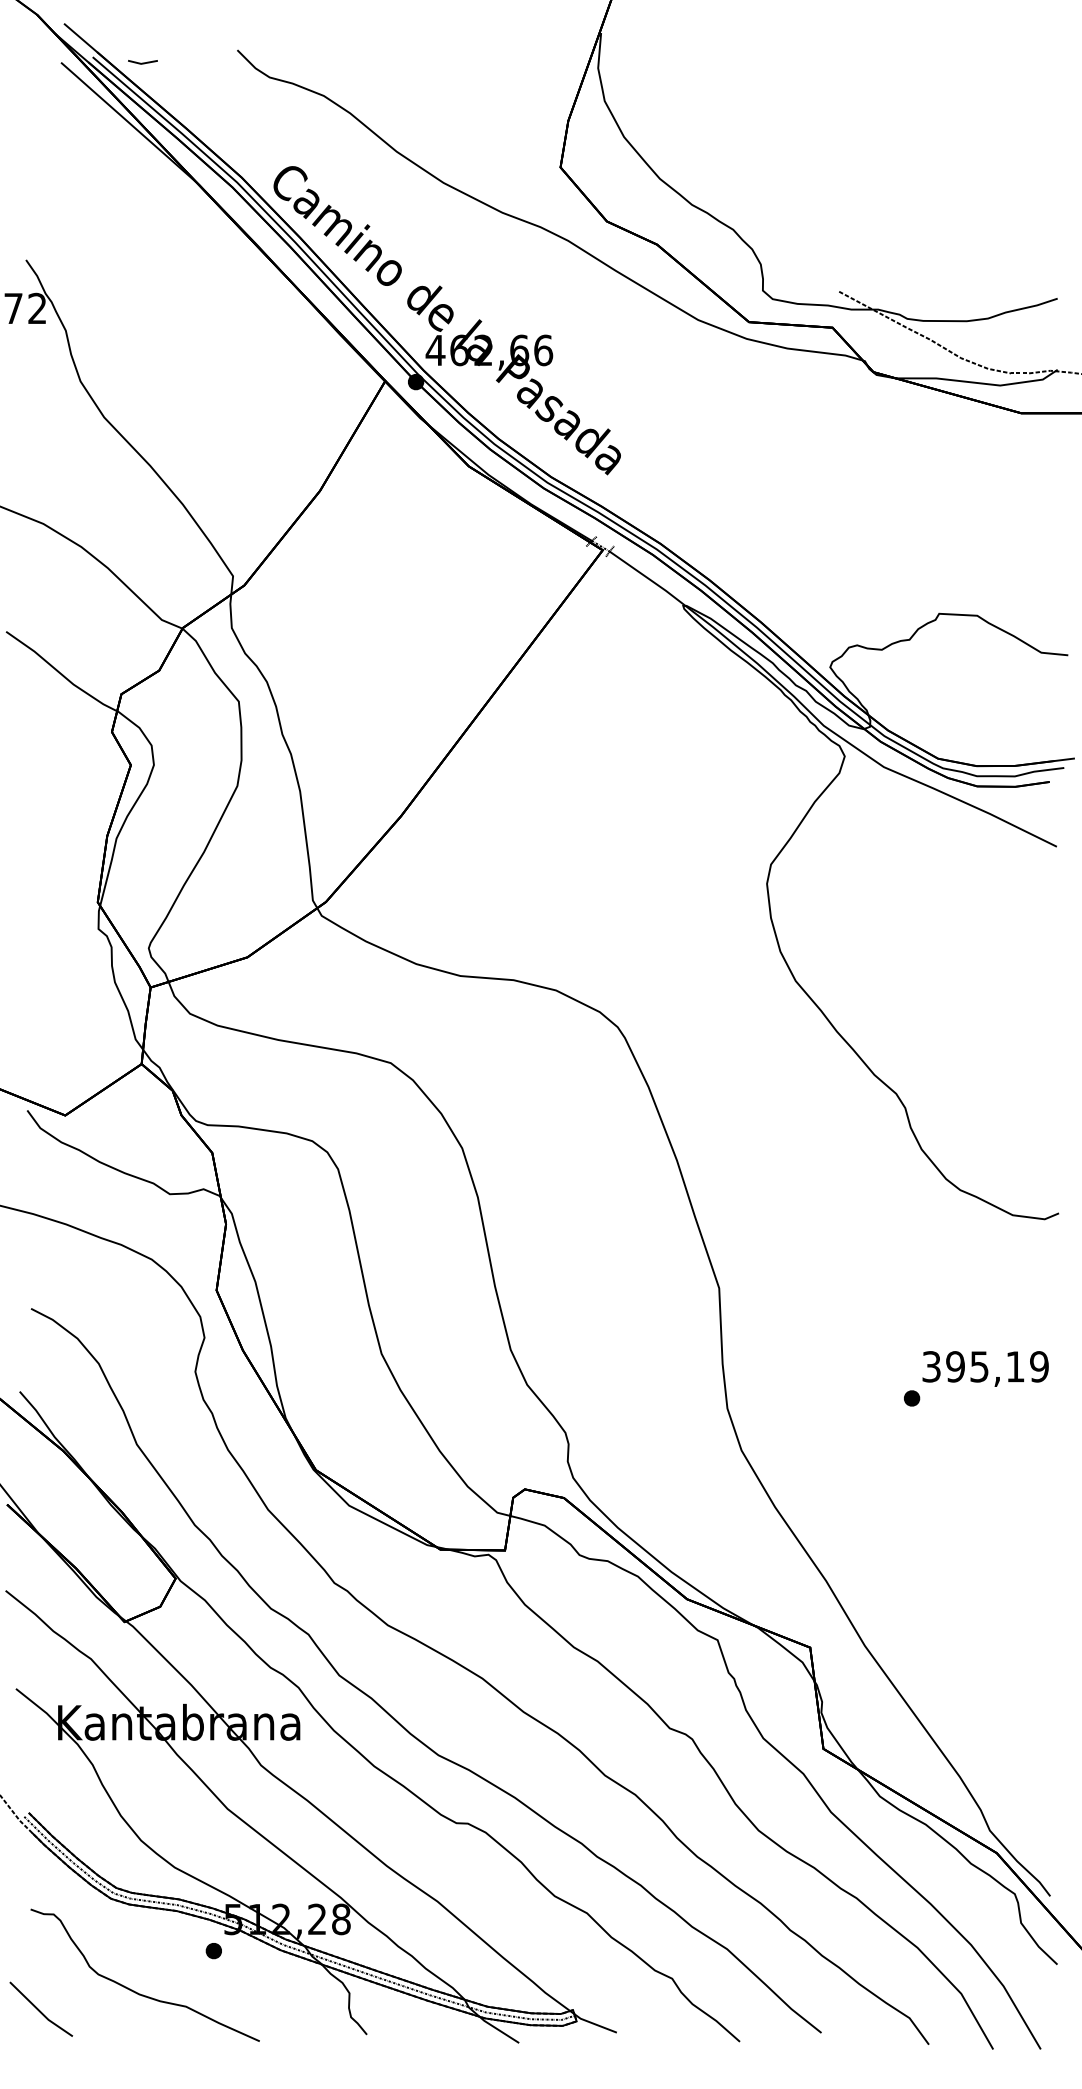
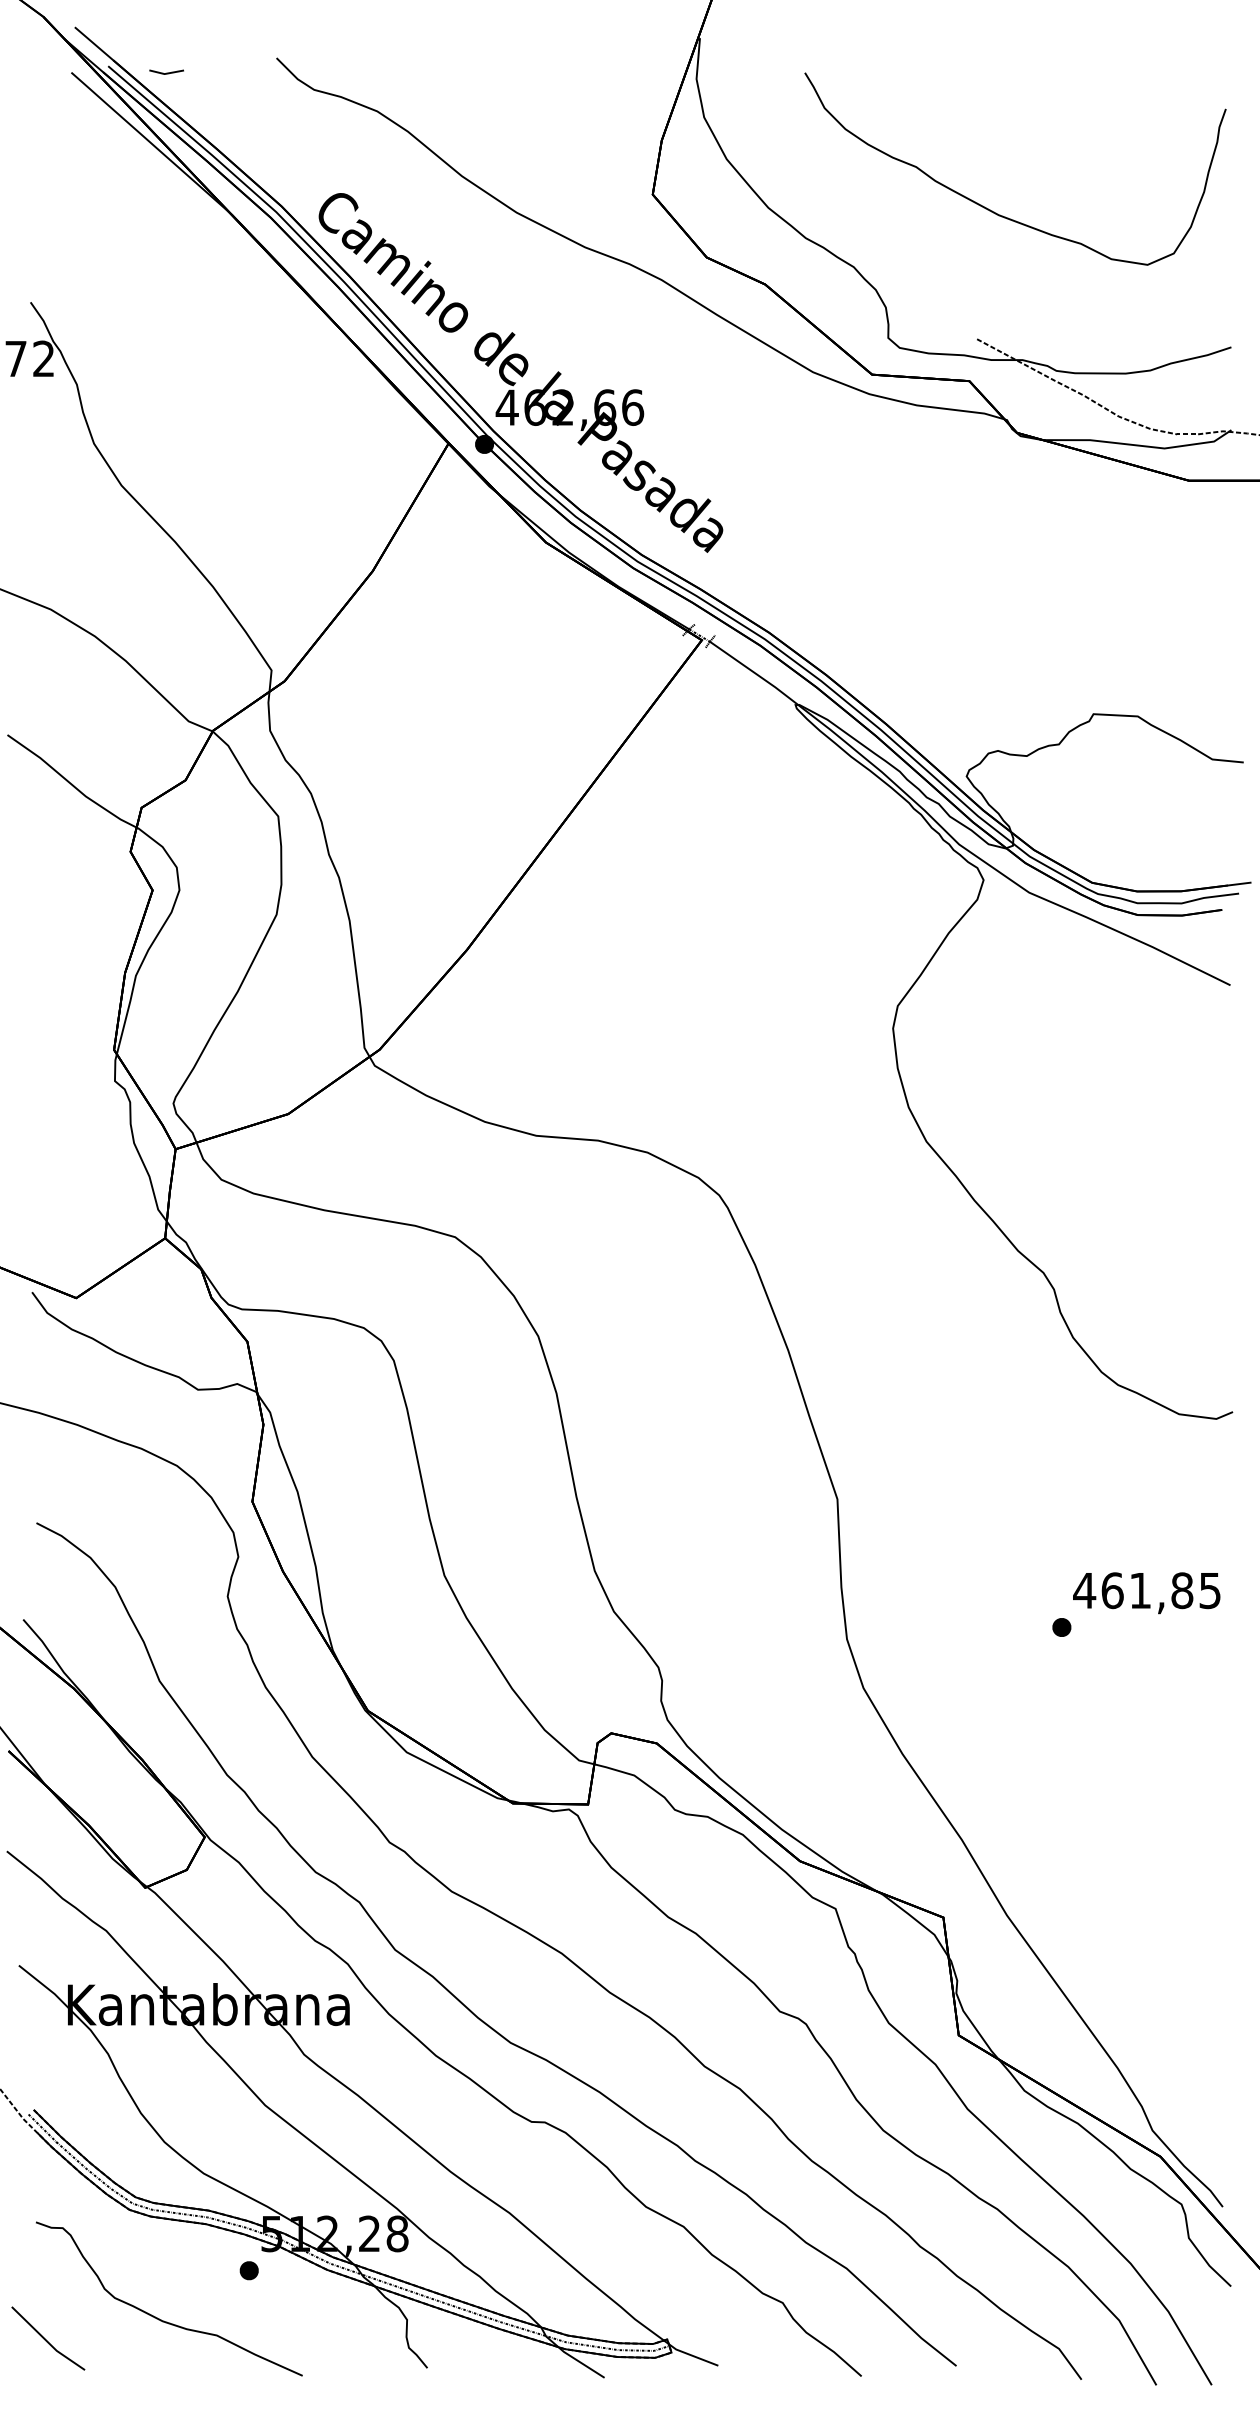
curve: (854, 181) -> (994, 211), added
text: (985, 1366) -> (1147, 1590), 395,19 -> 461,85

